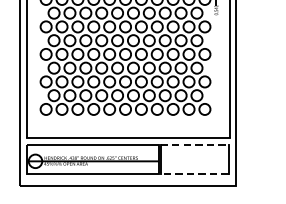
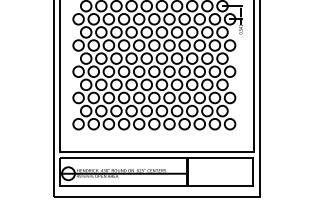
line: (194, 145) -> (220, 158), dashed -> solid
line: (193, 173) -> (219, 185), dashed -> solid

